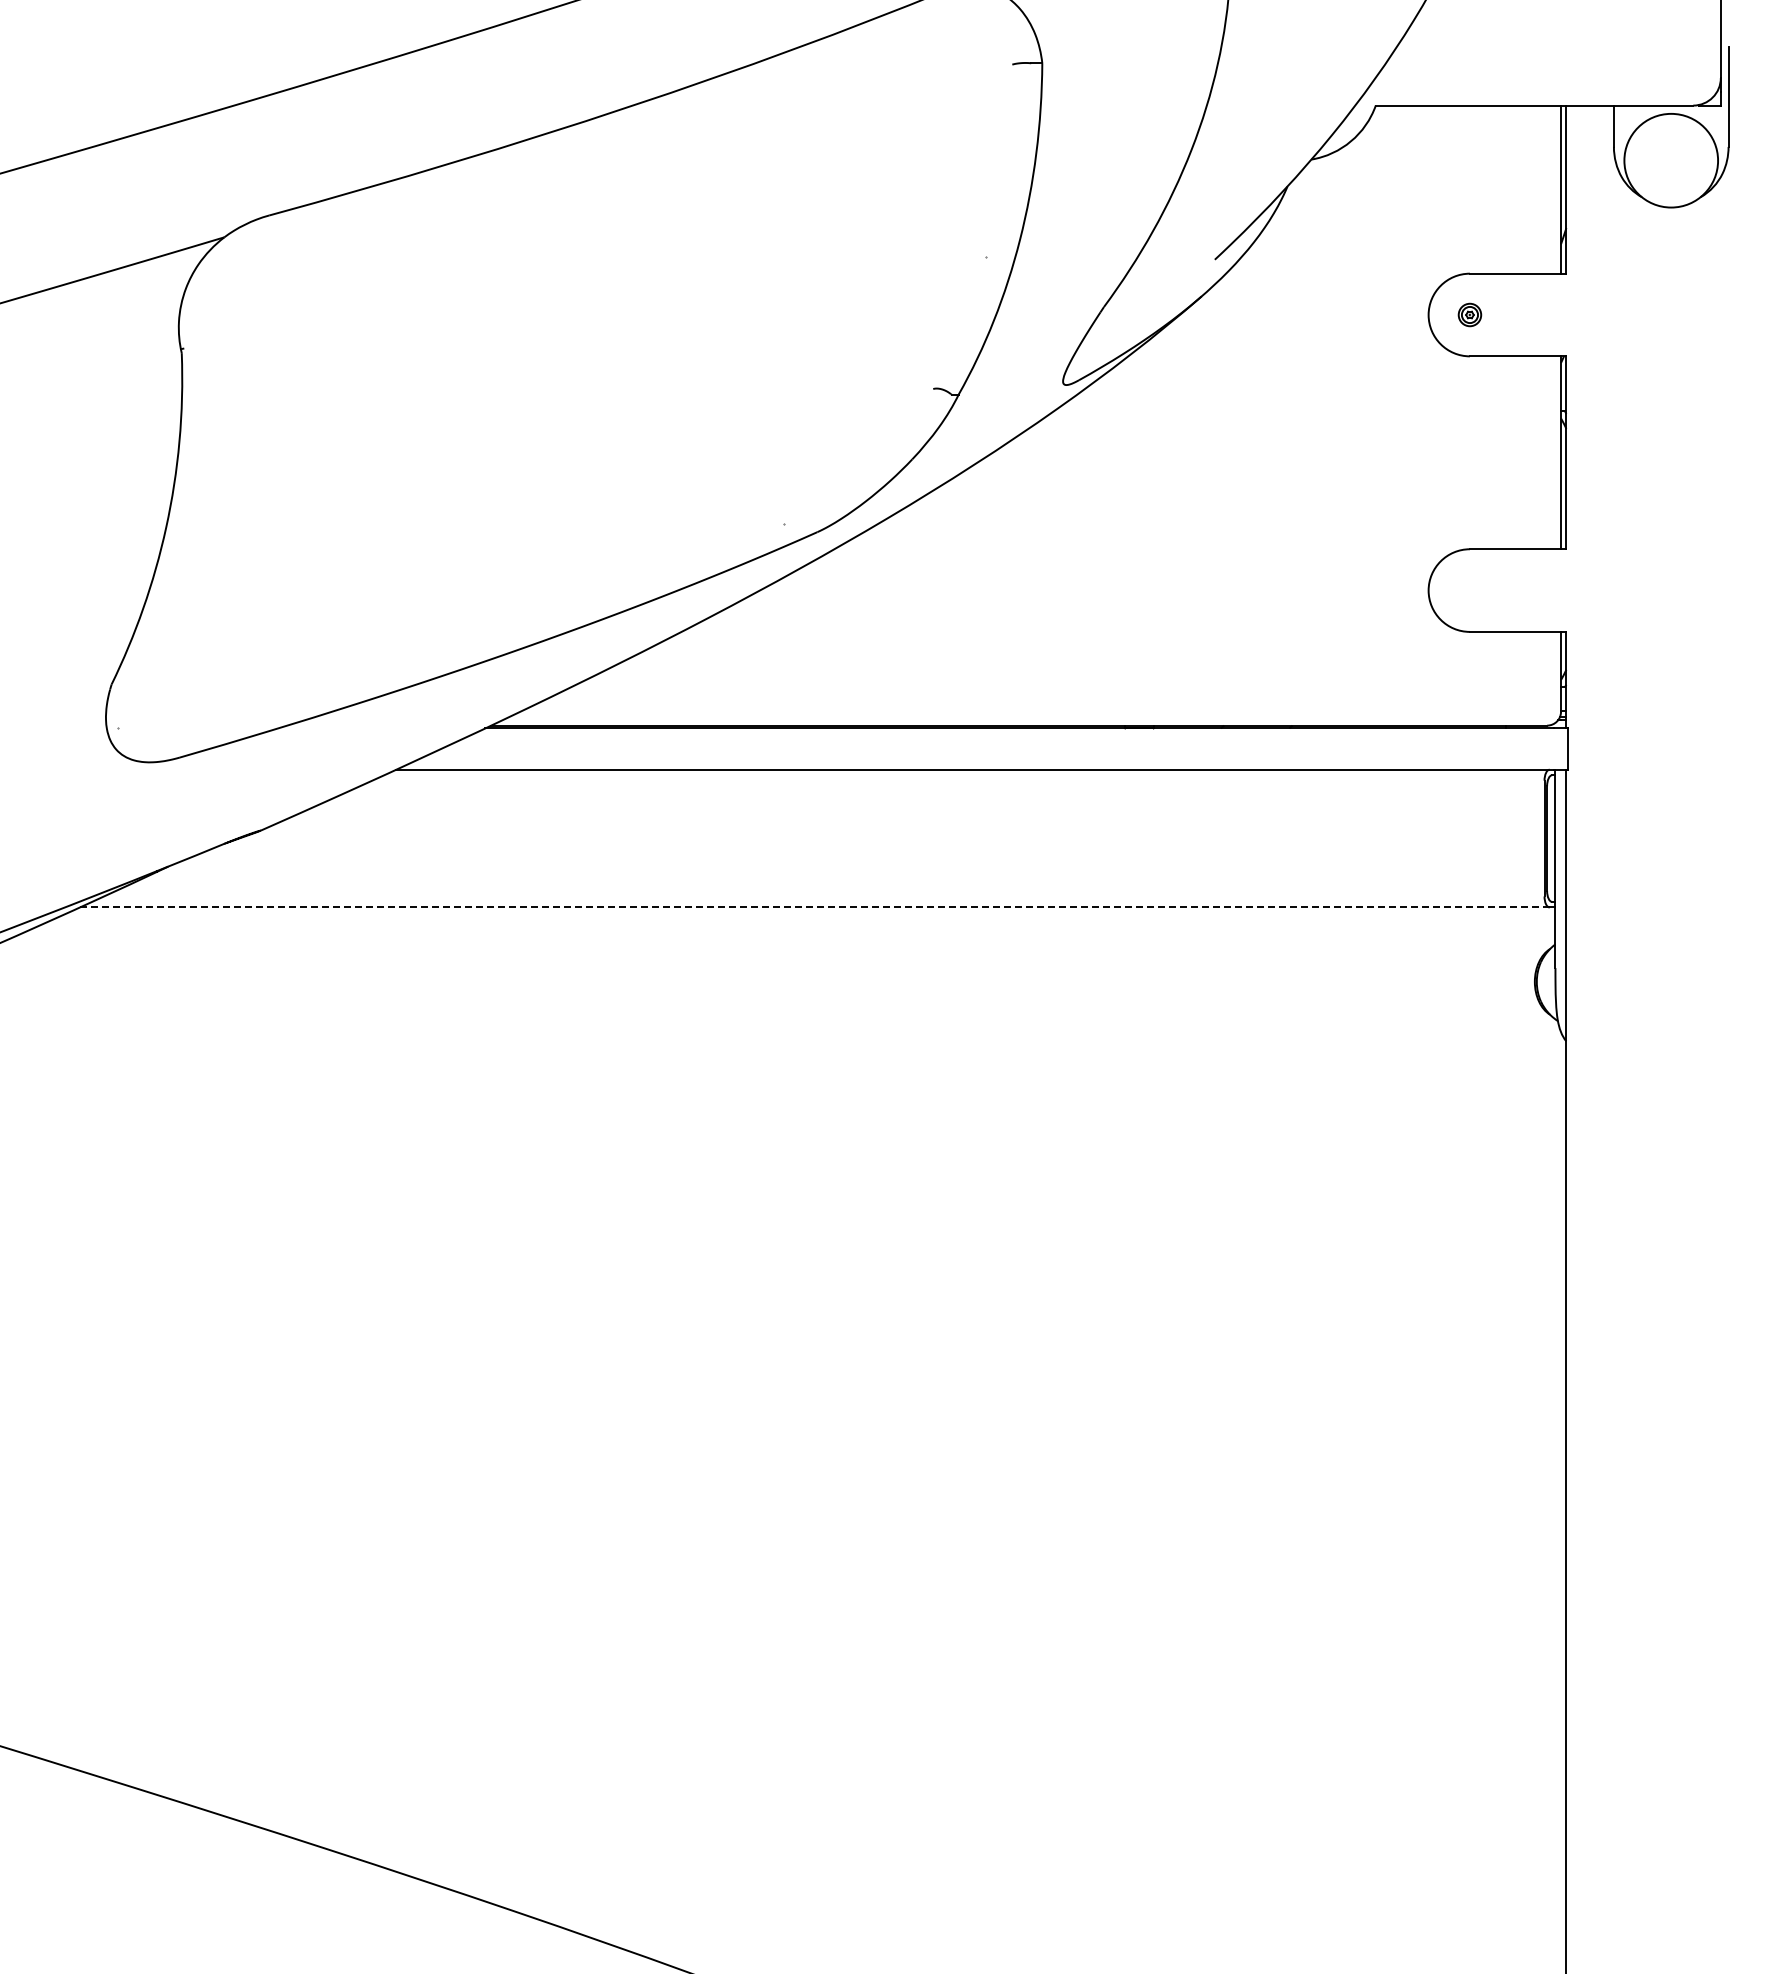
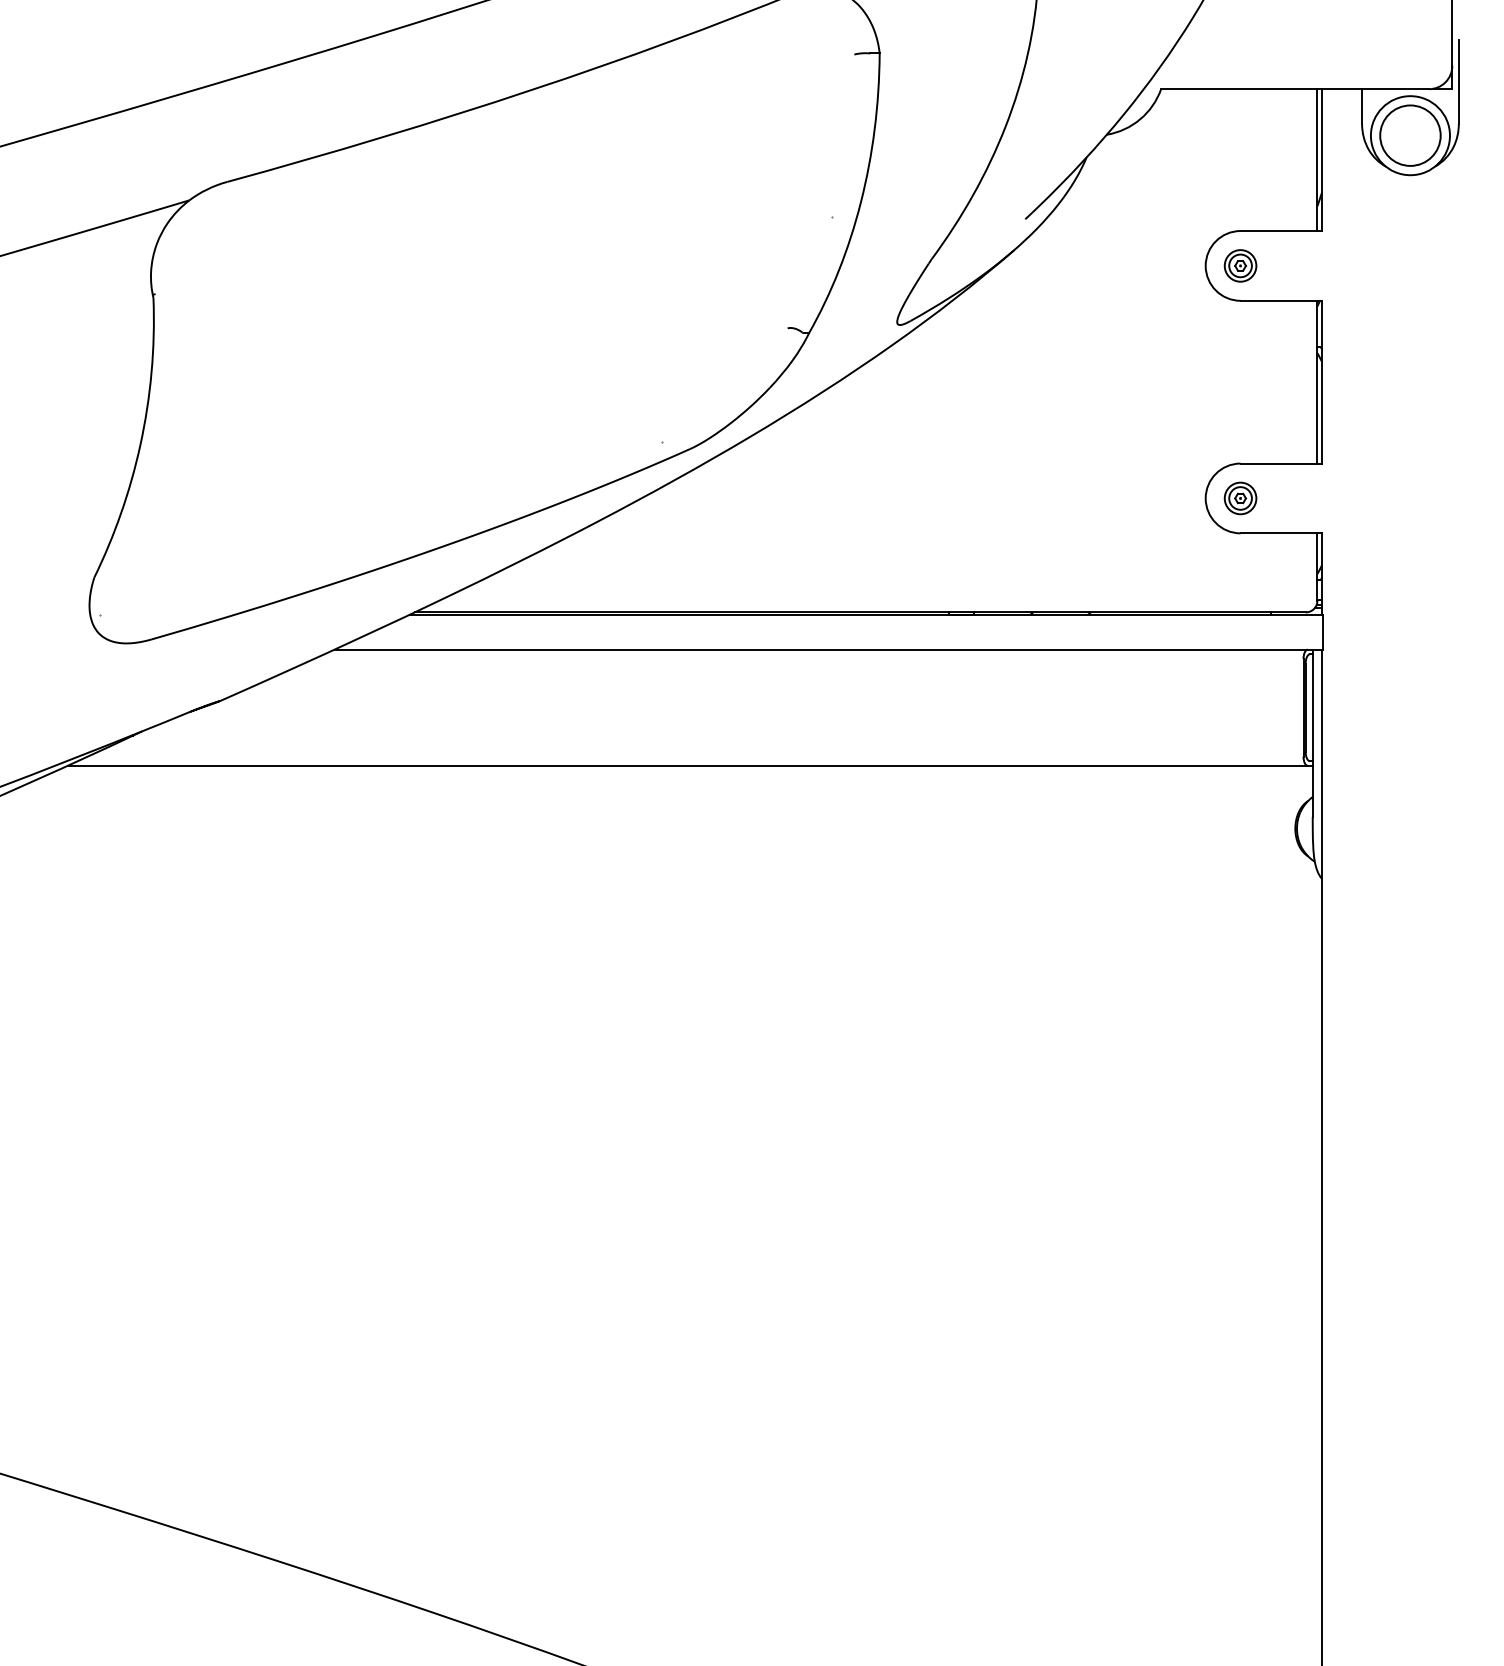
circle: (1670, 160) -> (1409, 135), added
part: (1469, 314) -> (1240, 265), size x1.67
part: (1469, 590) -> (1240, 498), added
line: (814, 907) -> (687, 765), dashed -> solid

